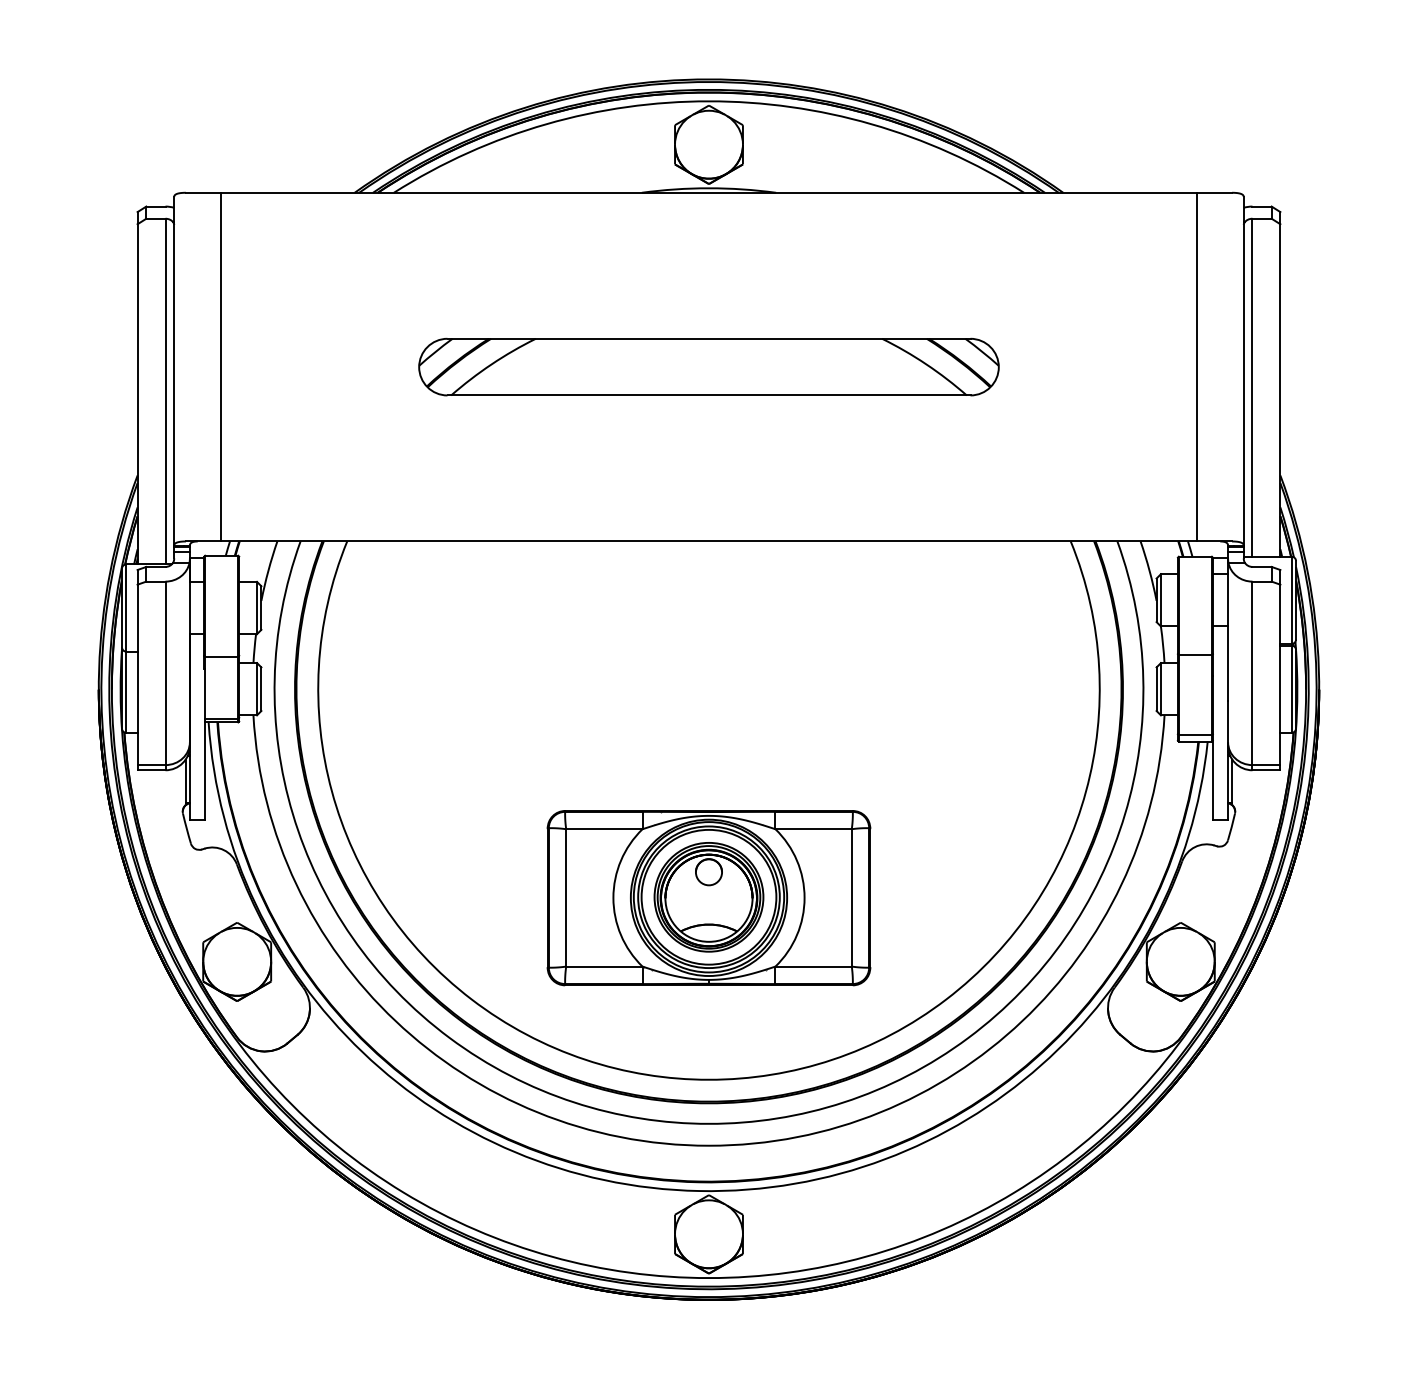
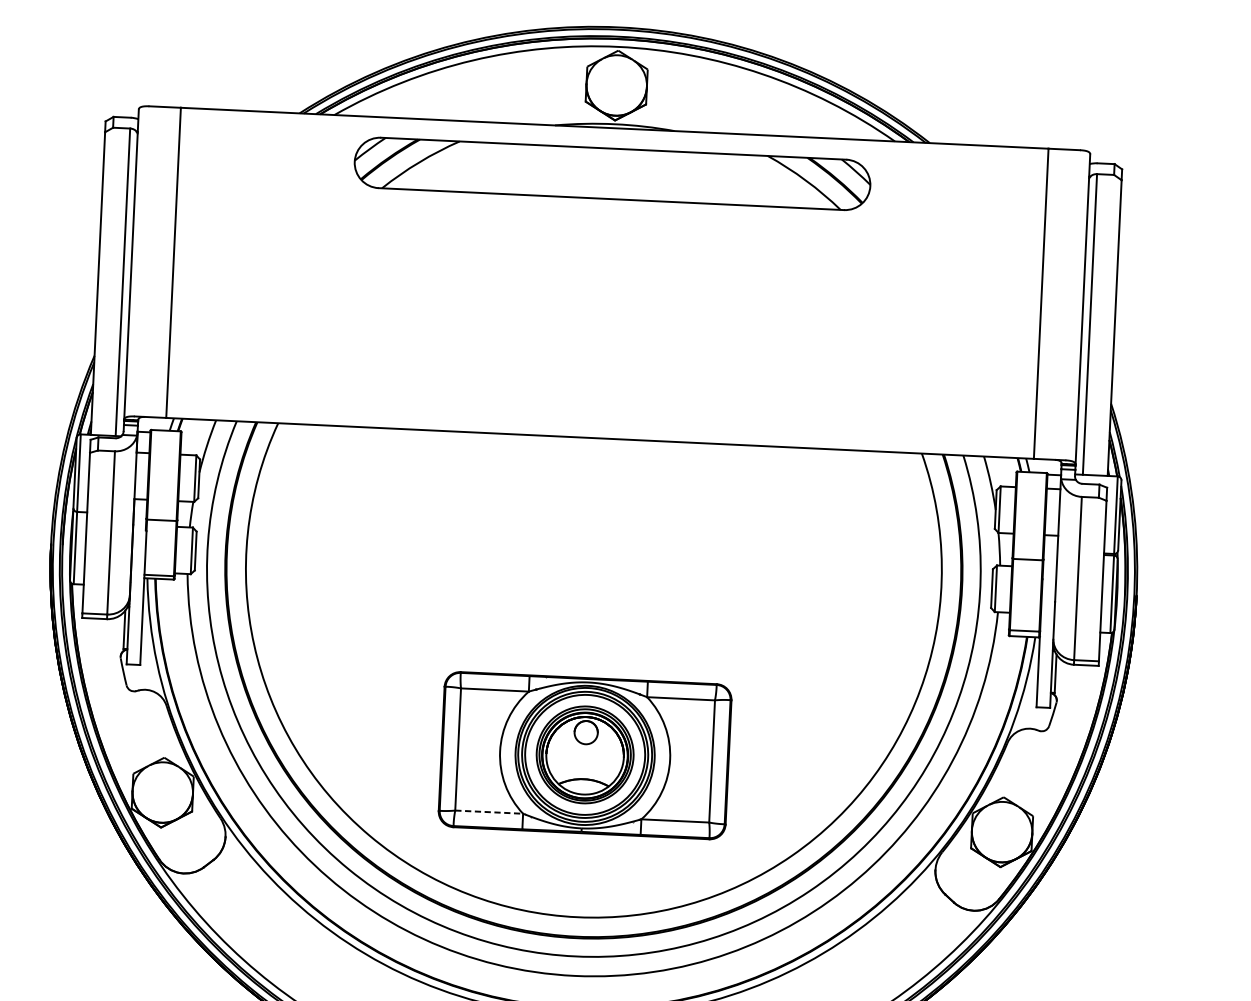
part: (708, 366) -> (612, 173), moved
line: (604, 966) -> (489, 812), solid -> dashed

